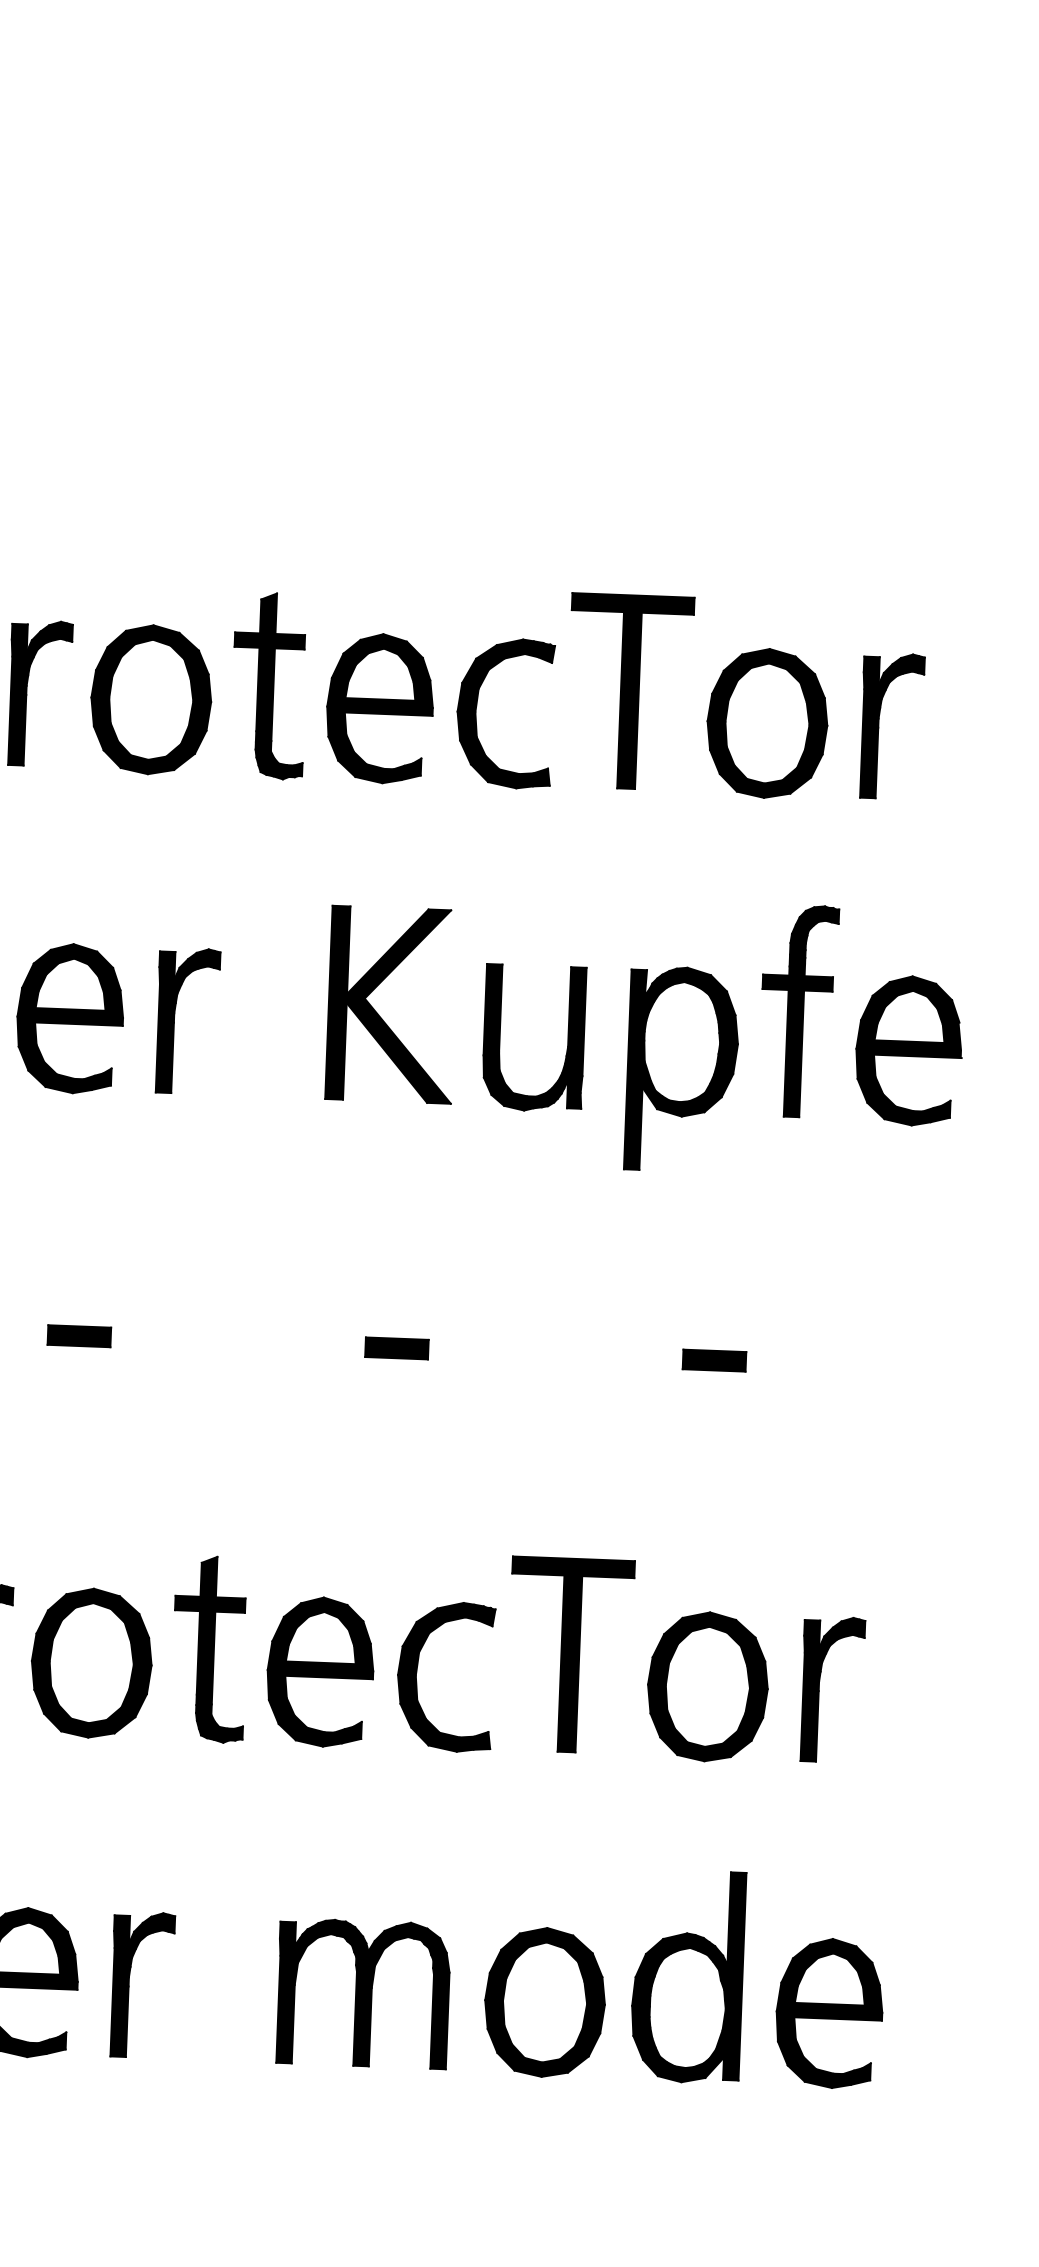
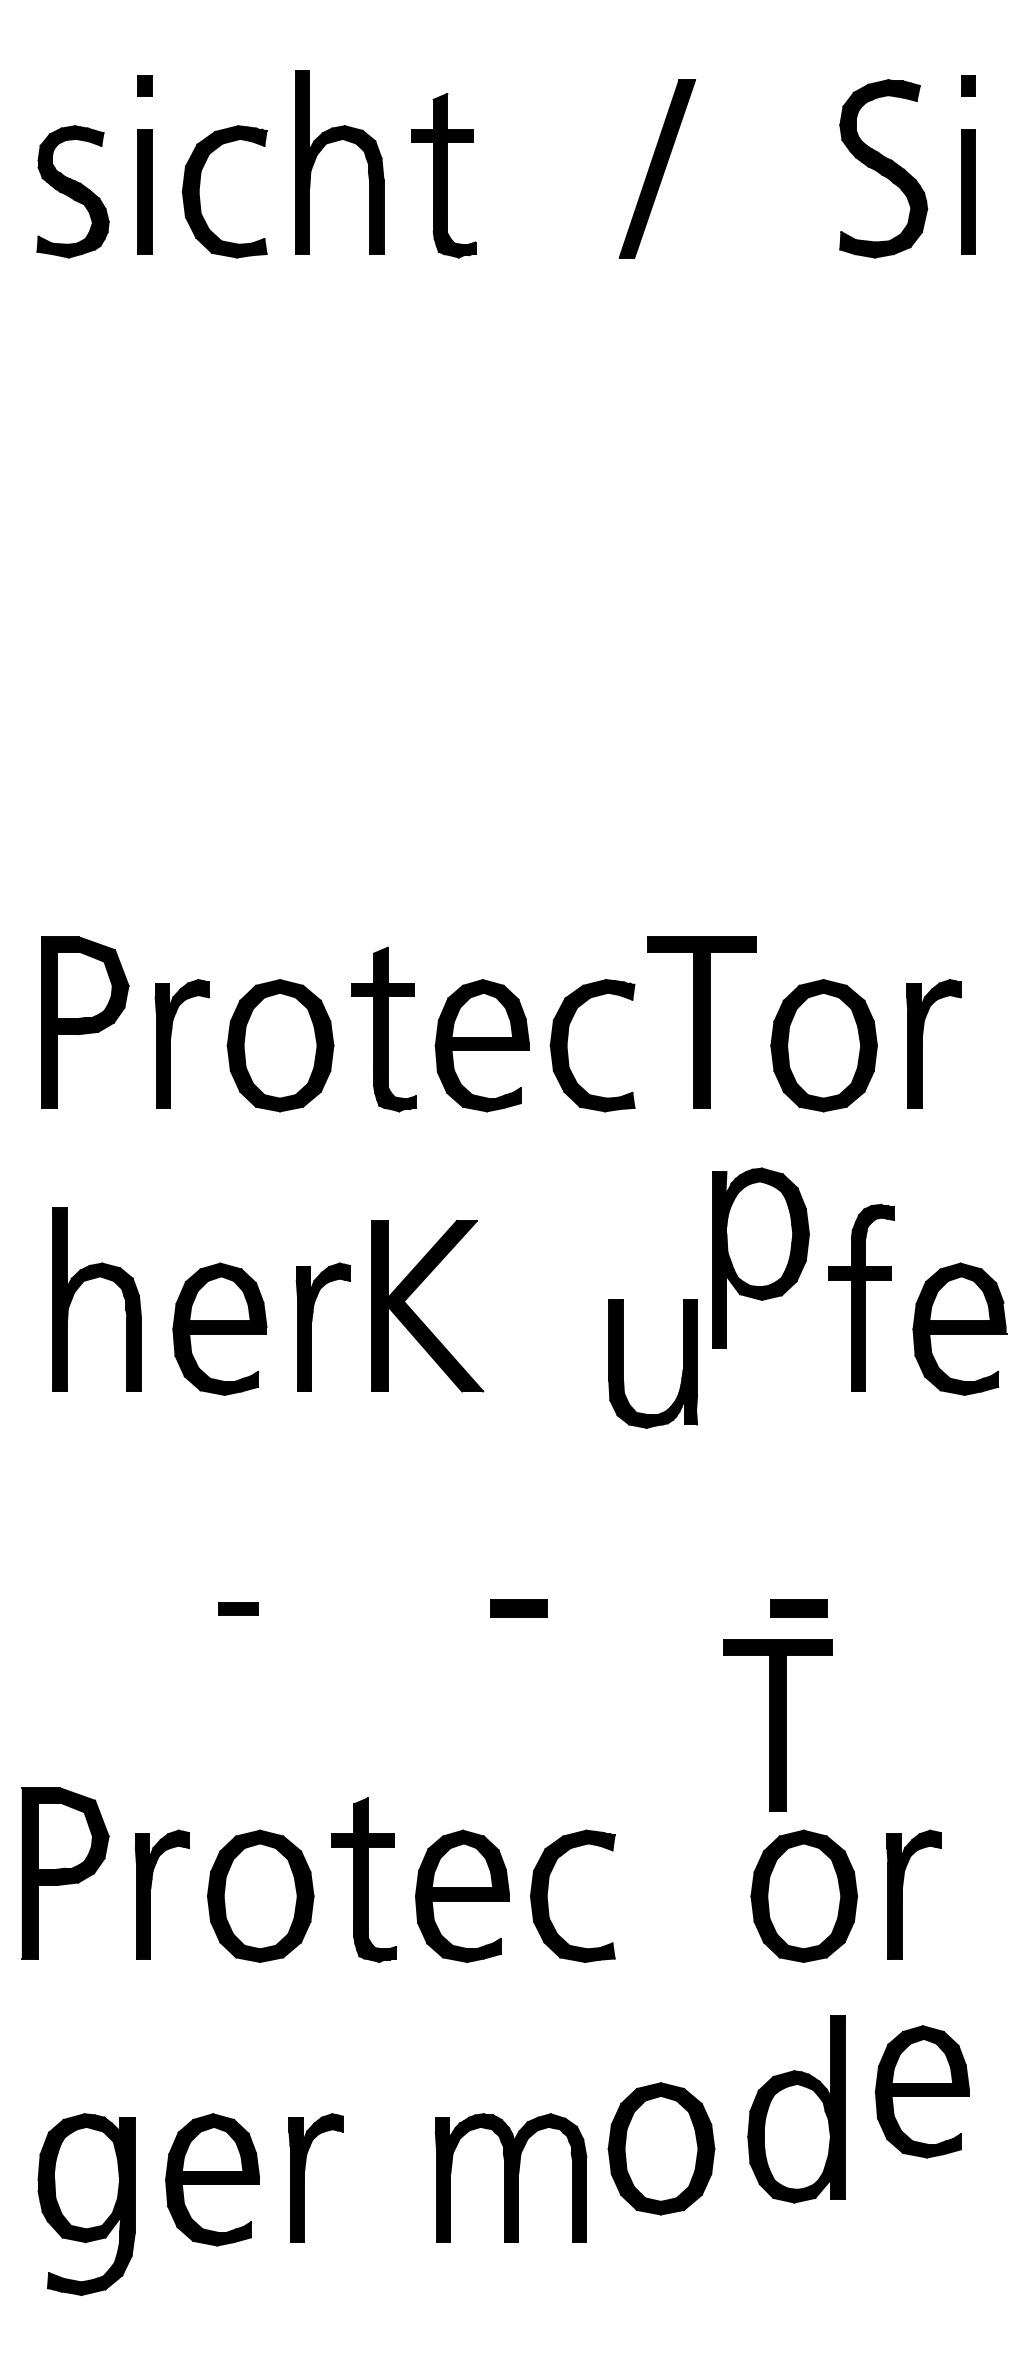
part: (379, 1014) -> (417, 1315), moved
part: (500, 1036) -> (623, 1363), moved
part: (681, 1068) -> (760, 1257), moved
part: (79, 1335) -> (238, 1608), size x0.7
part: (569, 1655) -> (777, 1725), moved
part: (687, 1976) -> (796, 2109), moved
part: (545, 2002) -> (661, 2148), moved
part: (828, 2012) -> (921, 2091), moved

